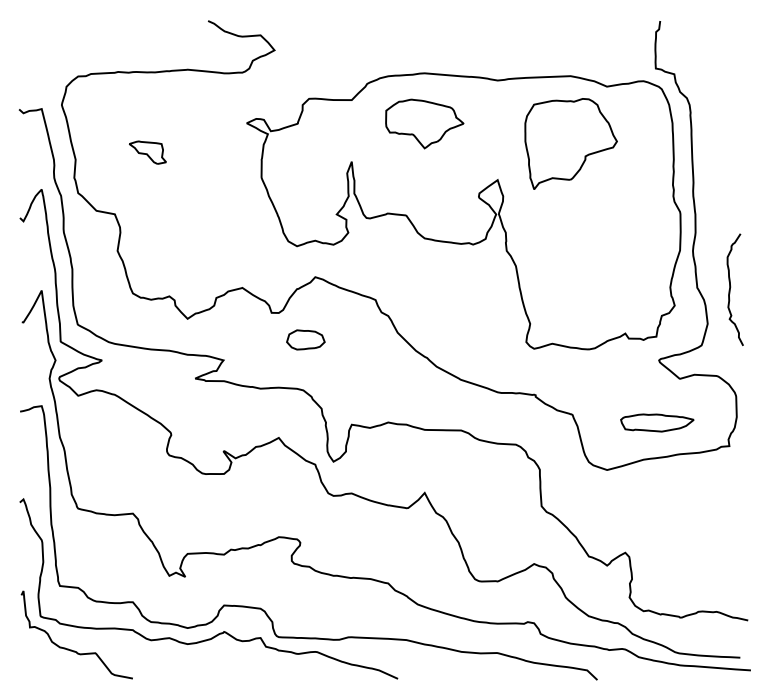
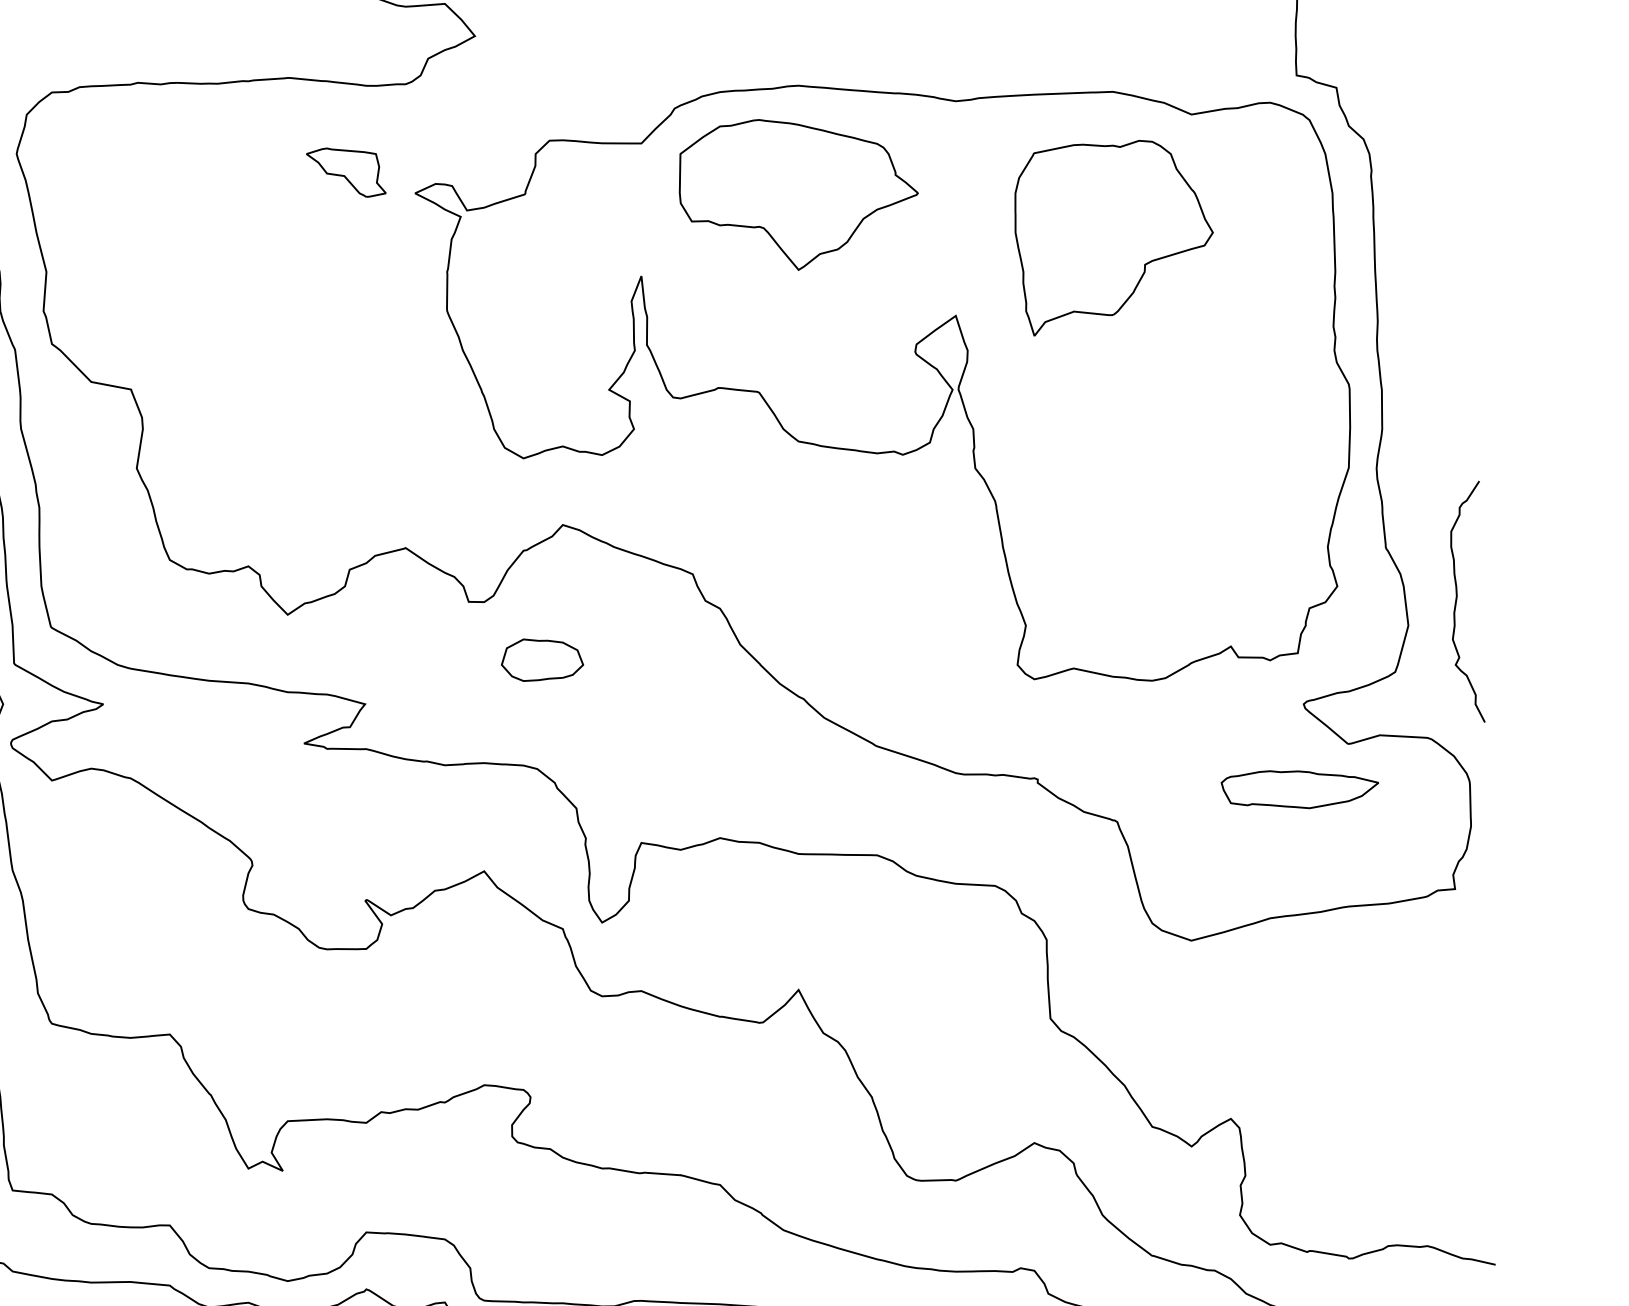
part: (424, 123) -> (798, 193), size x1.43
part: (147, 152) -> (345, 172), moved
curve: (731, 287) -> (1459, 596), moved
part: (657, 422) -> (1300, 788), moved

